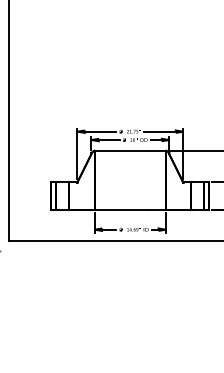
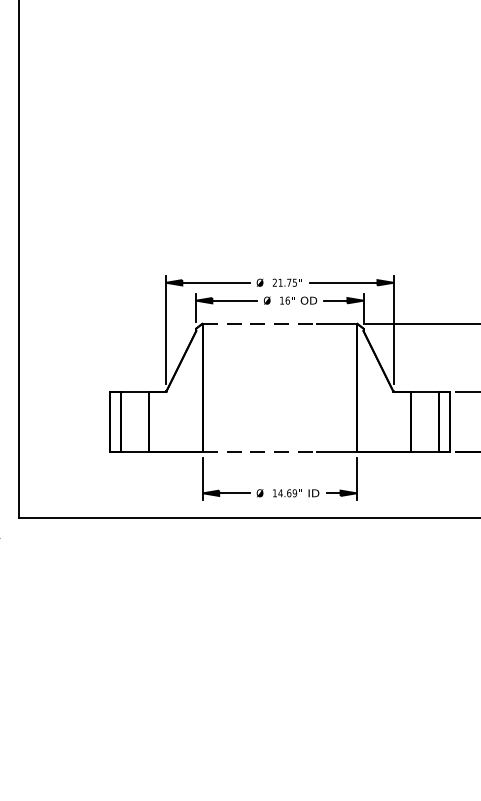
line: (121, 150) -> (260, 323), solid -> dashed
line: (121, 210) -> (260, 452), solid -> dashed

